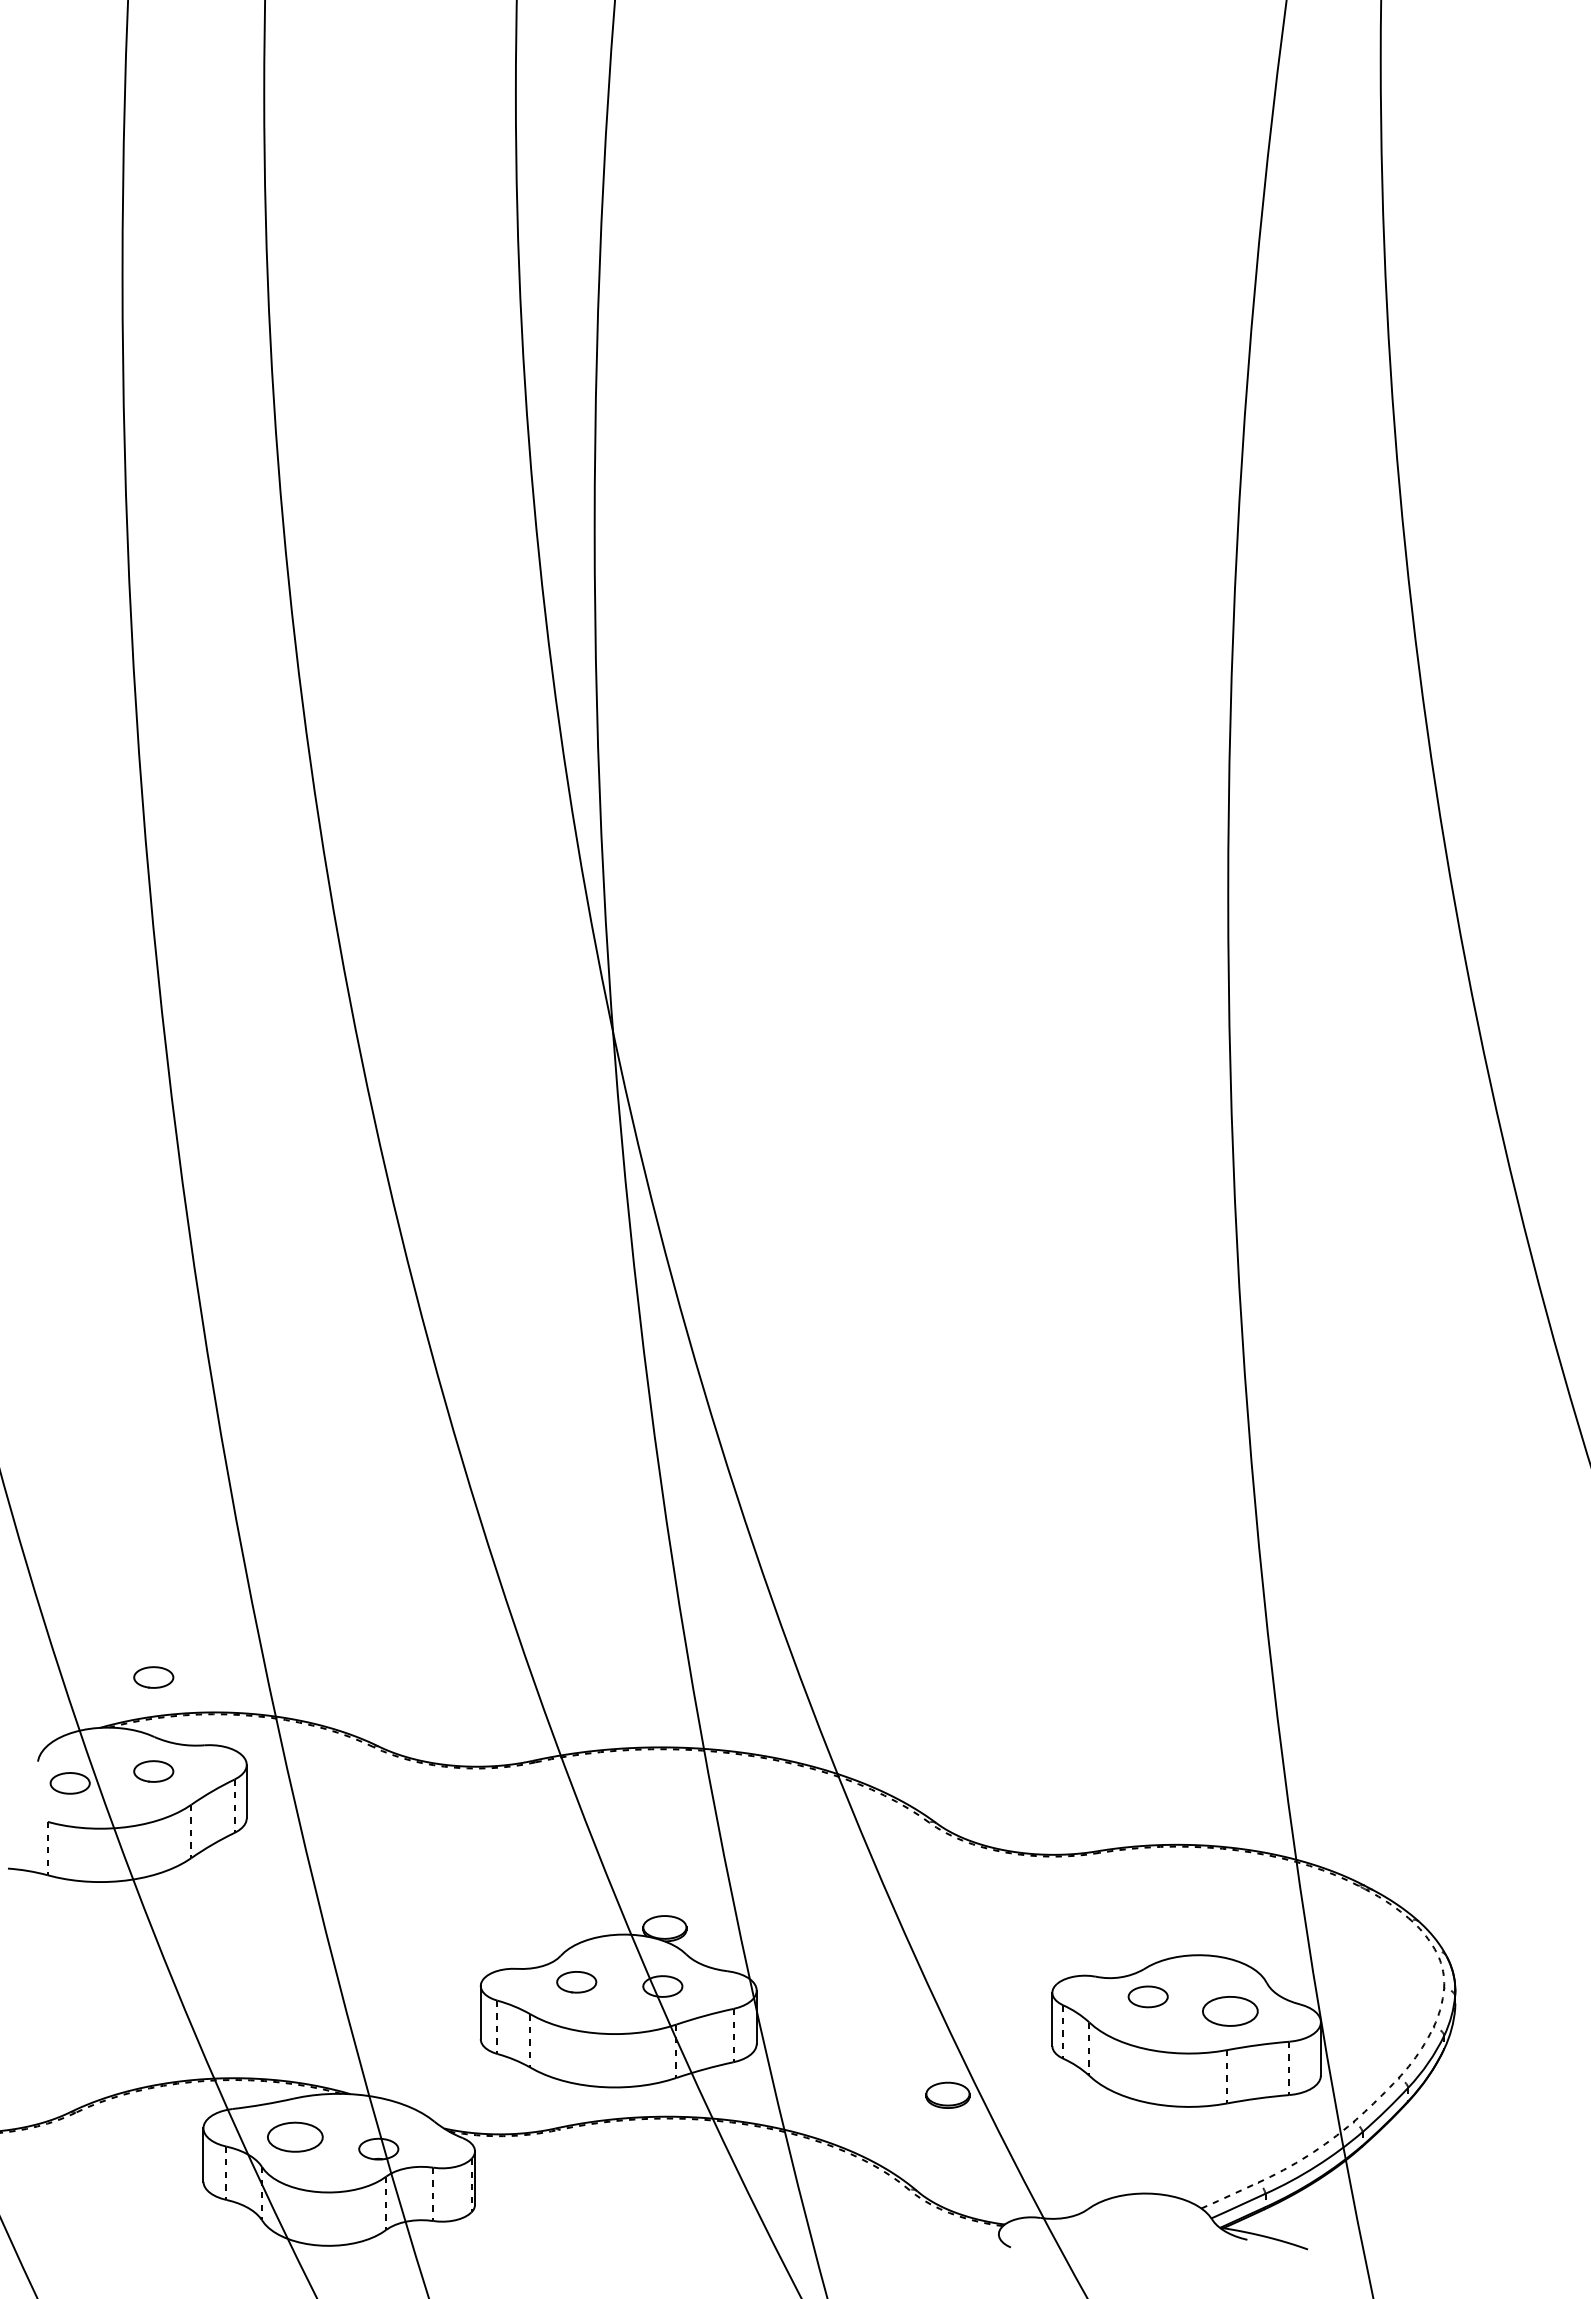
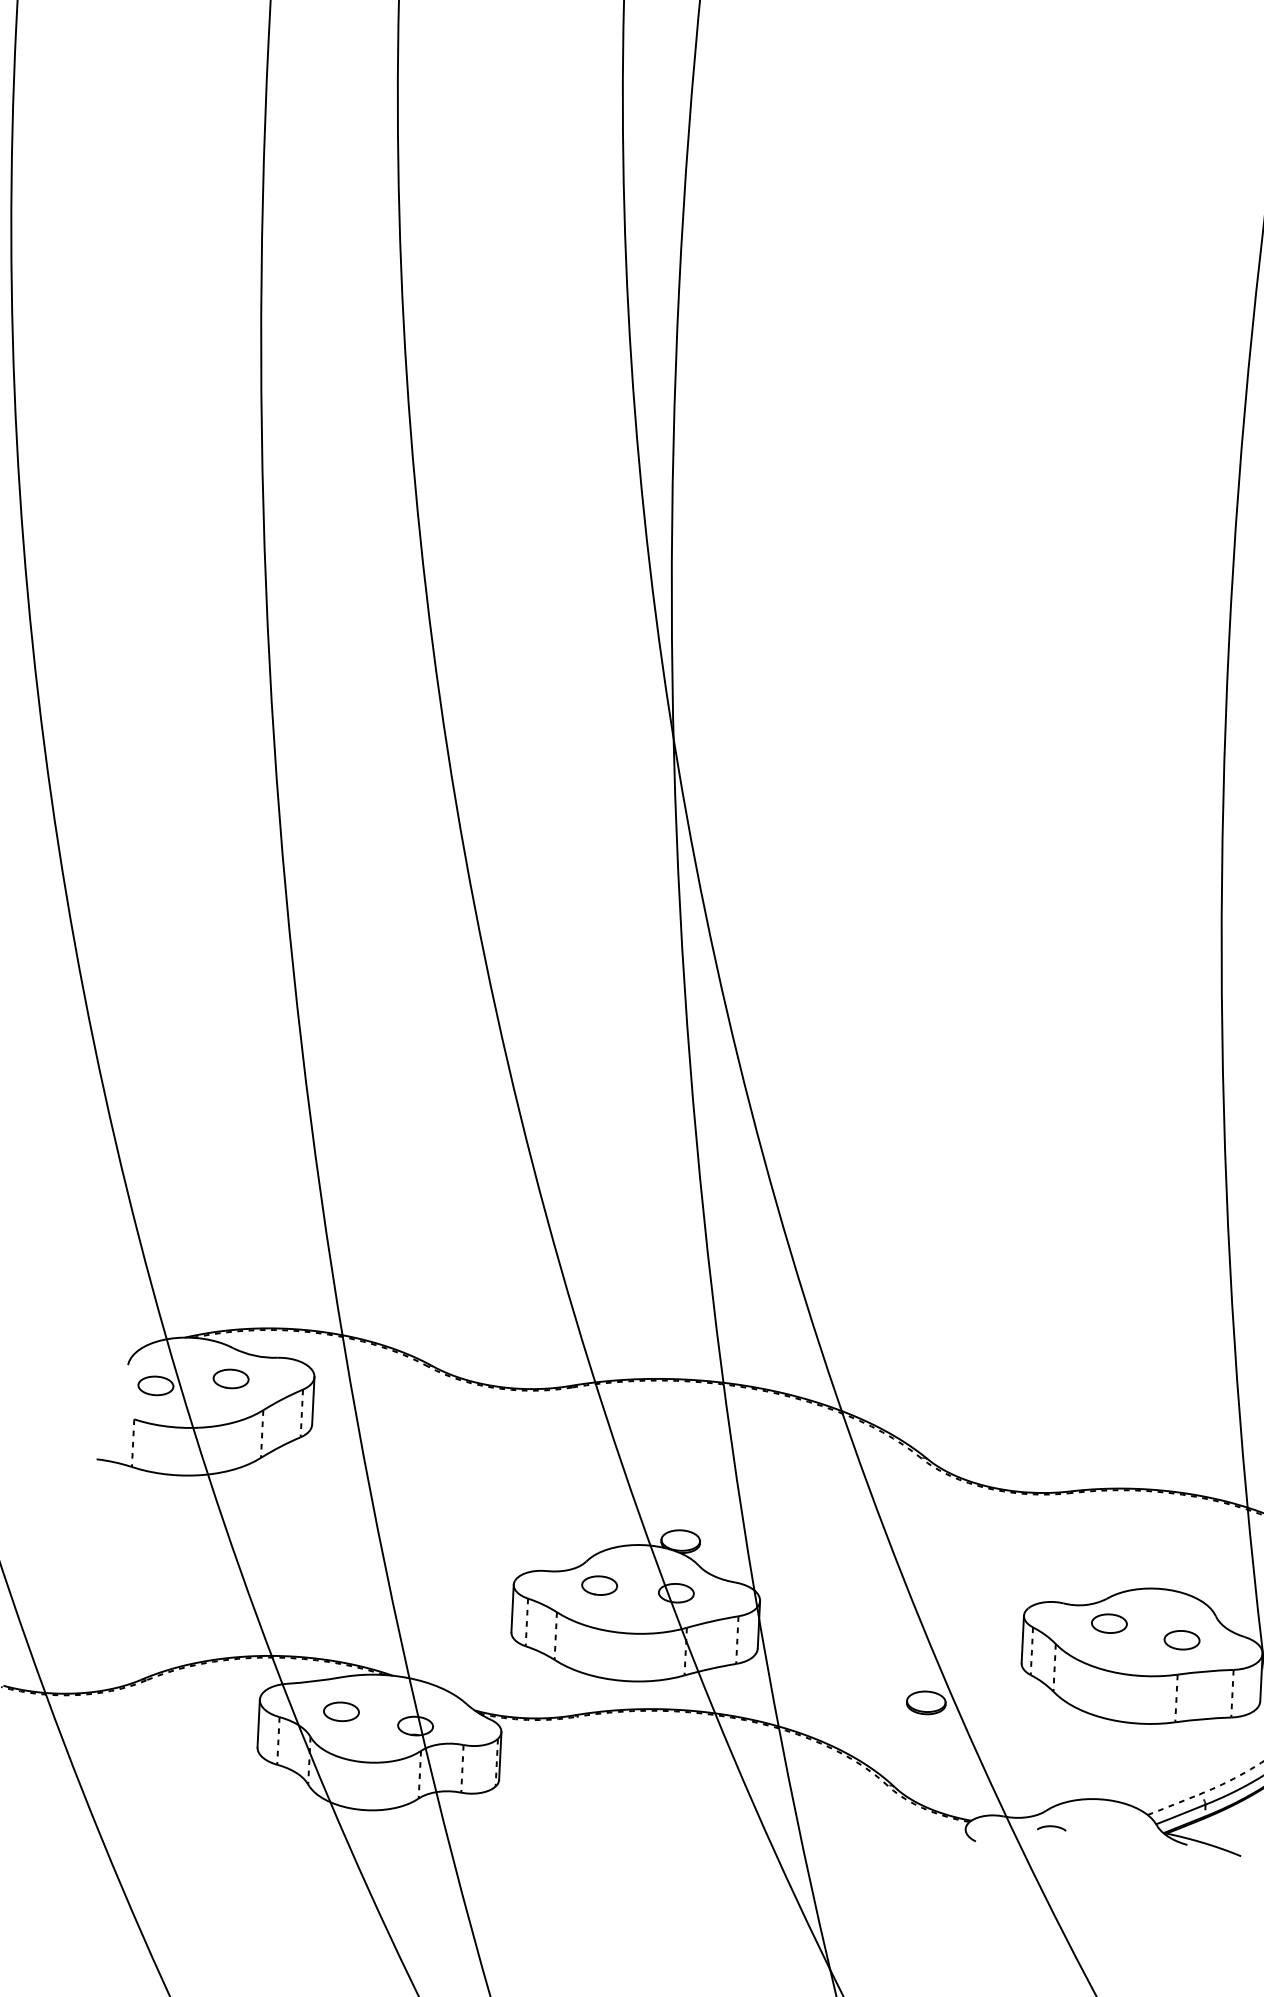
part: (153, 1677) -> (234, 1294), removed
part: (1229, 2011) -> (1181, 1640), size x0.71
part: (294, 2137) -> (340, 1711), size x0.71
curve: (1094, 2227) -> (1051, 1827), added

